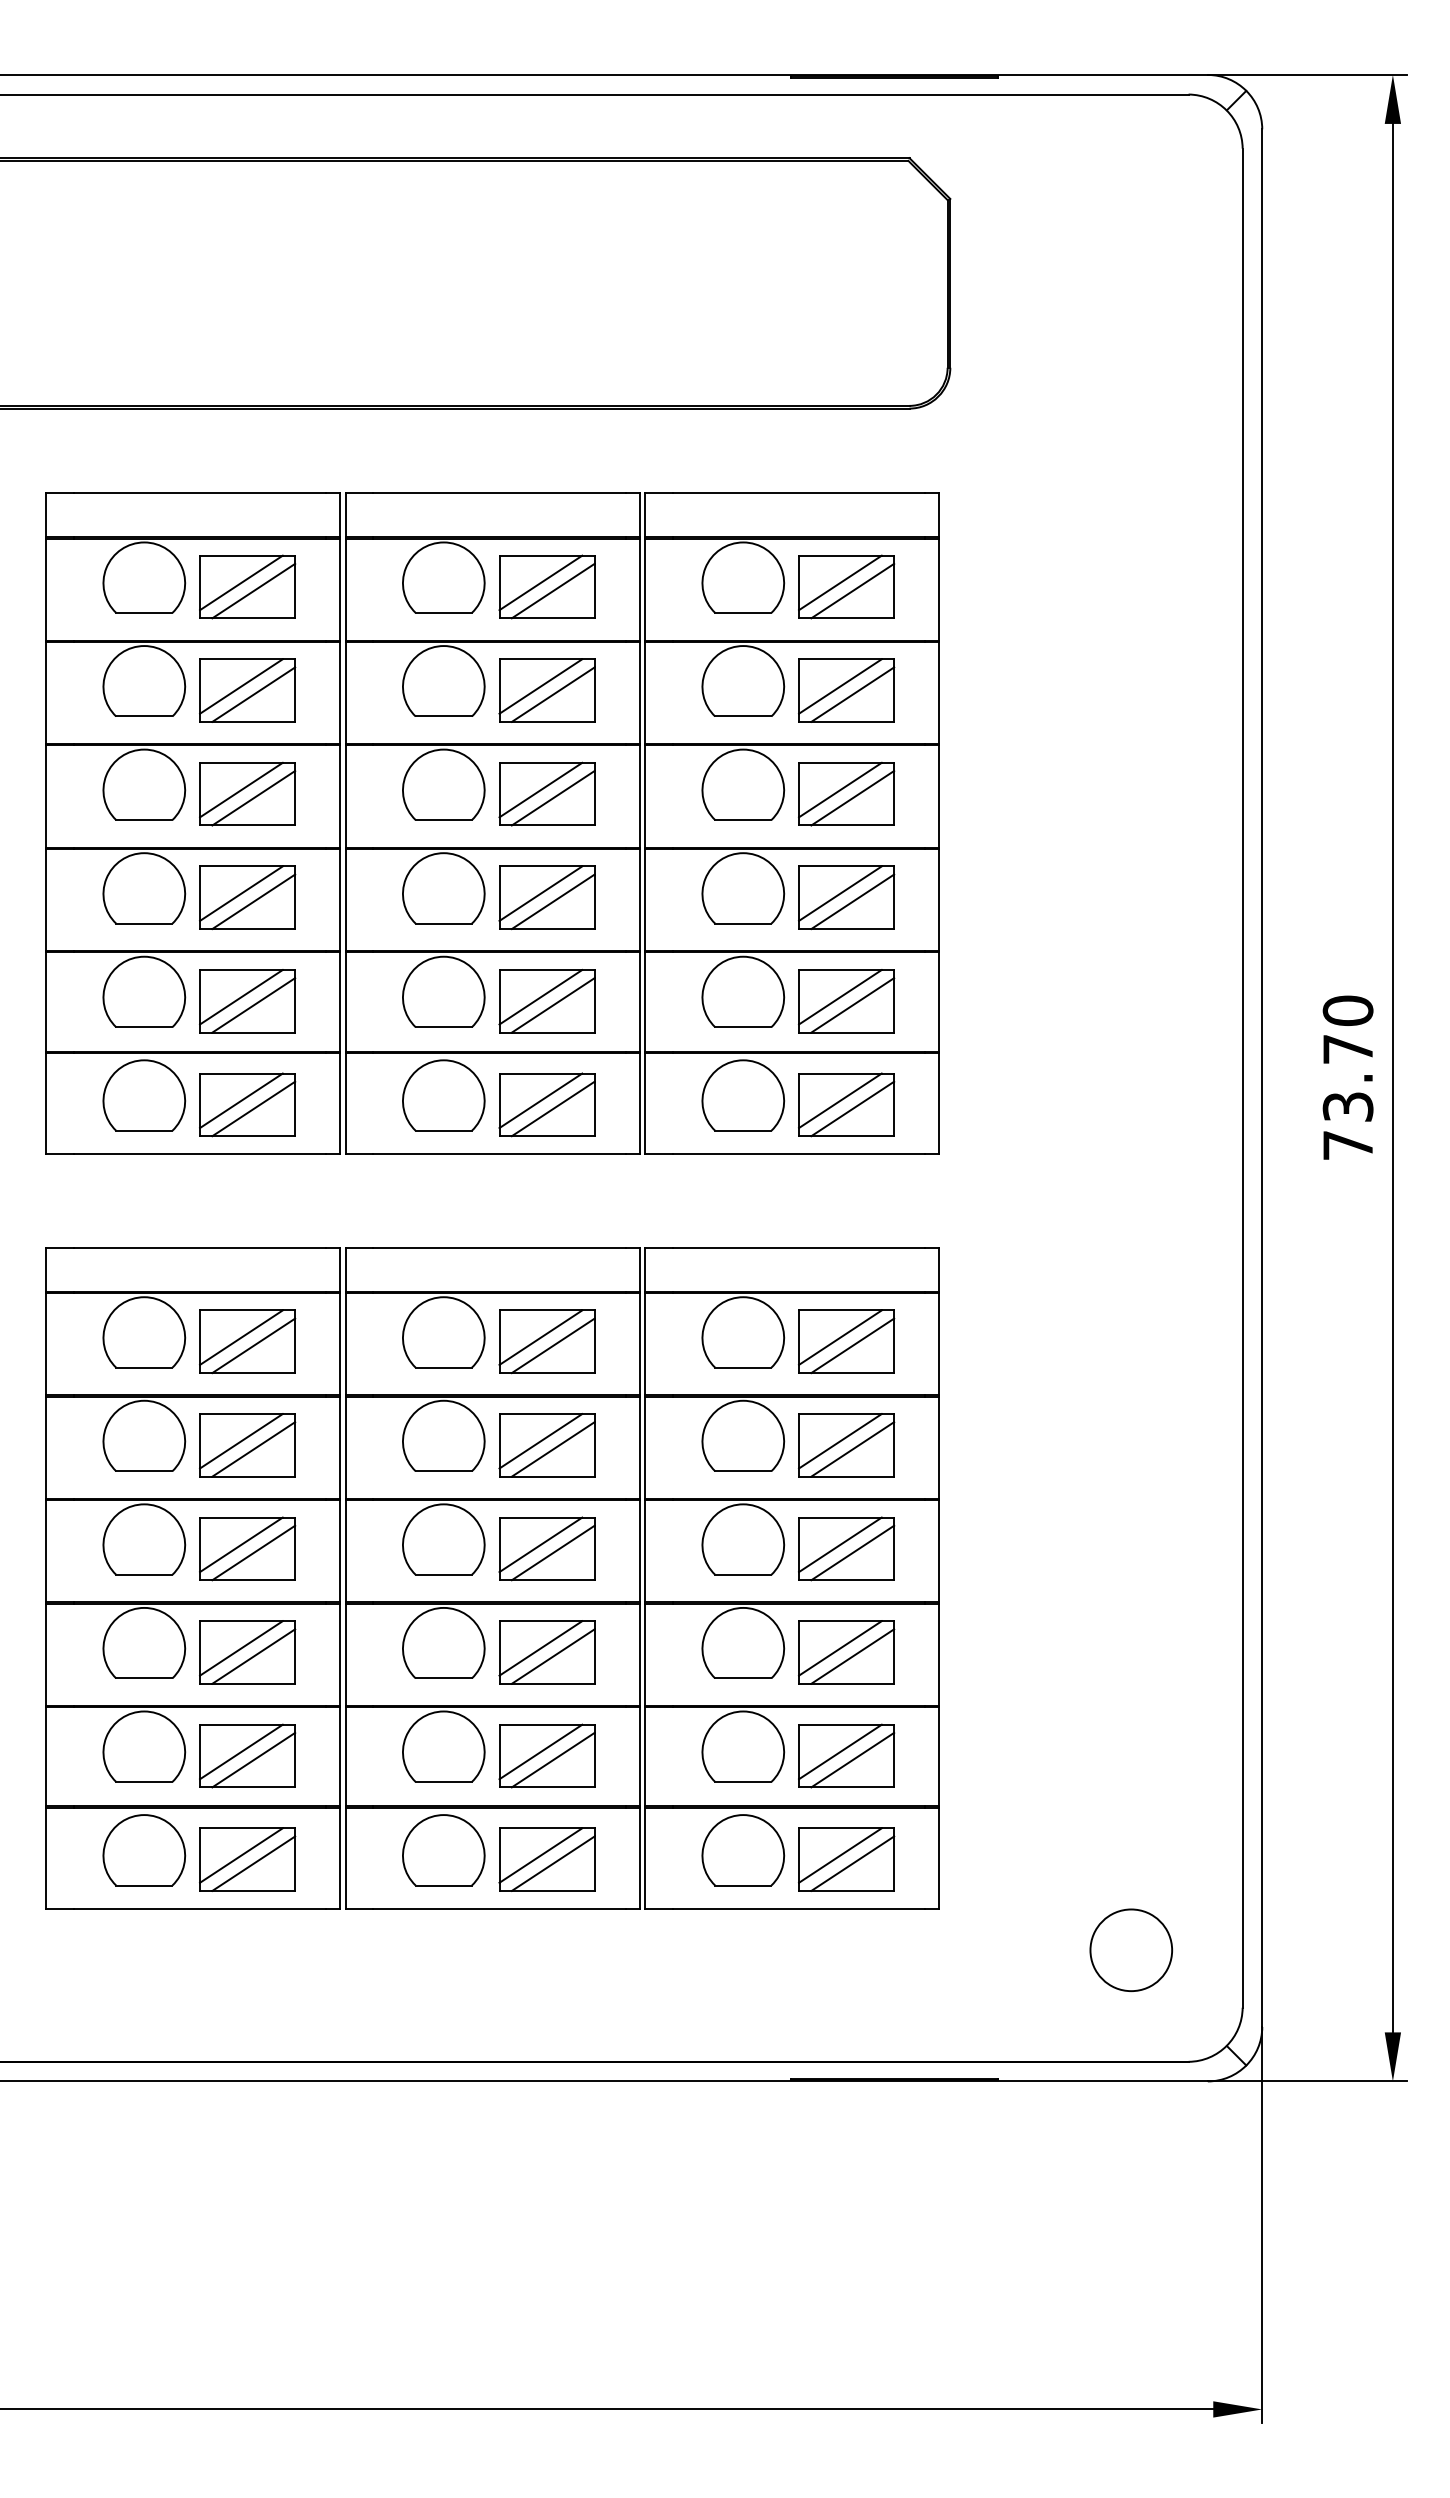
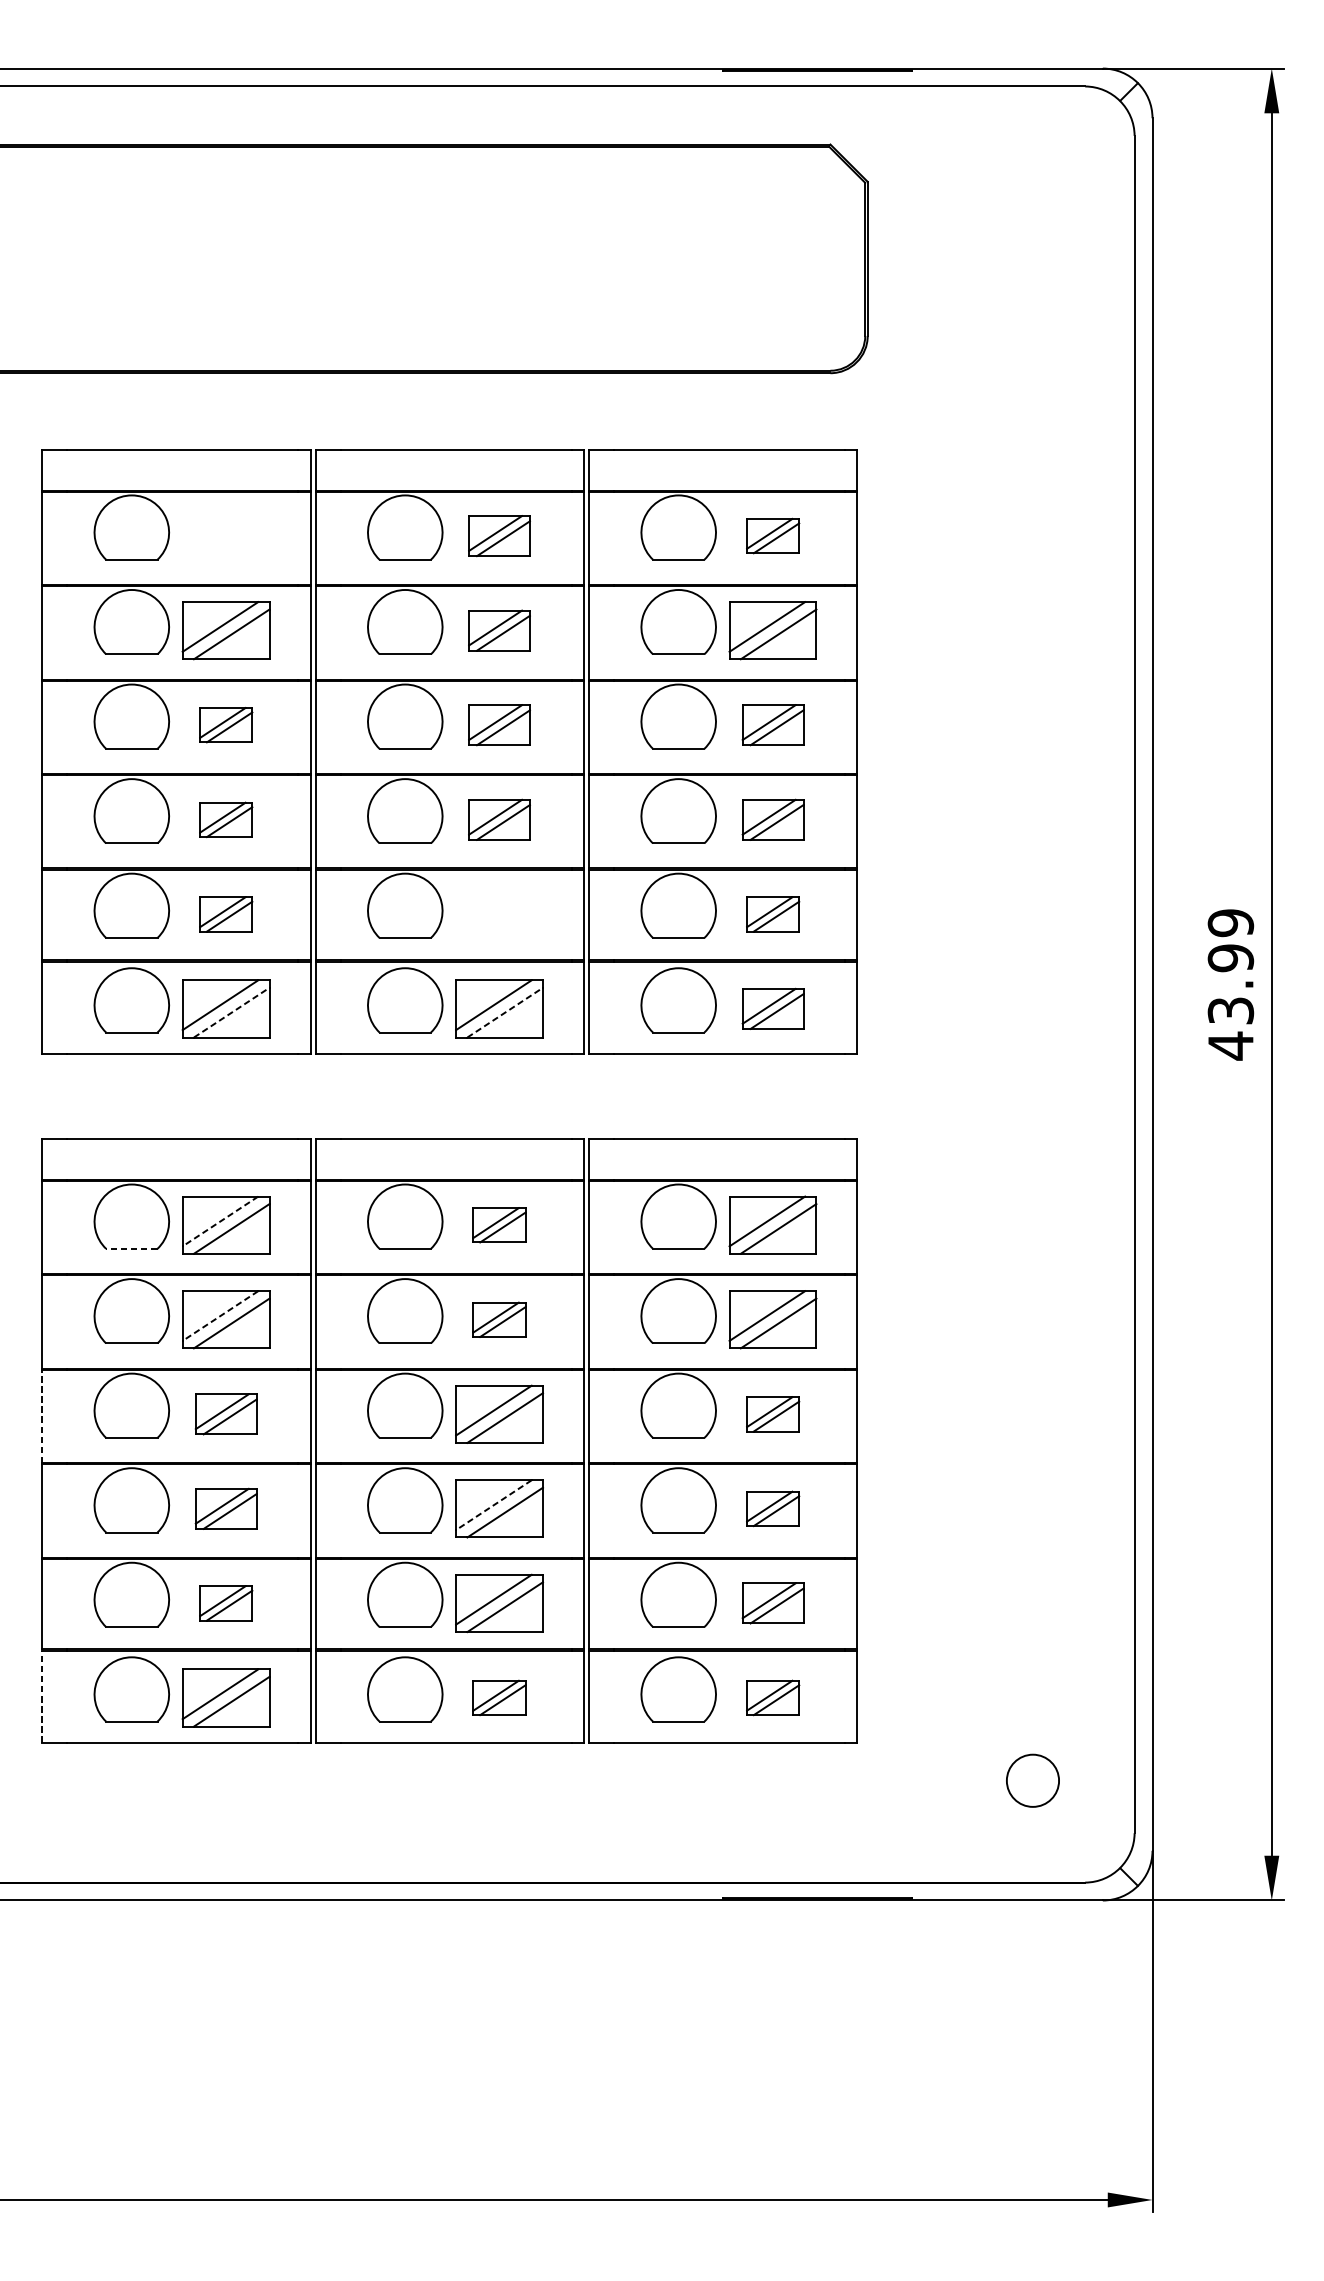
part: (247, 586) -> (226, 535), removed
part: (546, 586) -> (499, 535), size x0.7
part: (846, 586) -> (772, 535), size x0.6
part: (546, 690) -> (499, 630), size x0.7
part: (247, 793) -> (226, 724), size x0.6
part: (546, 793) -> (499, 724), size x0.7
part: (846, 793) -> (772, 724), size x0.7
part: (247, 897) -> (226, 819), size x0.6
part: (546, 897) -> (499, 819), size x0.7
part: (846, 897) -> (772, 819), size x0.7
part: (247, 1001) -> (226, 914), size x0.6
part: (546, 1001) -> (499, 914), removed
part: (846, 1001) -> (772, 914), size x0.6
text: (1347, 1078) -> (1230, 984), 73.70 -> 43.99
part: (846, 1104) -> (772, 1008), size x0.7
line: (253, 1108) -> (231, 1012), solid -> dashed
line: (553, 1108) -> (505, 1012), solid -> dashed
line: (241, 1337) -> (220, 1221), solid -> dashed
part: (546, 1341) -> (499, 1224), size x0.6
line: (143, 1367) -> (131, 1248), solid -> dashed
line: (241, 1441) -> (220, 1316), solid -> dashed
part: (546, 1445) -> (499, 1319), size x0.6
part: (247, 1548) -> (226, 1413), size x0.7
part: (846, 1548) -> (772, 1413), size x0.6
line: (46, 1550) -> (42, 1415), solid -> dashed
line: (540, 1648) -> (493, 1505), solid -> dashed
part: (247, 1652) -> (226, 1508), size x0.7
part: (846, 1652) -> (772, 1508), size x0.6
part: (247, 1755) -> (226, 1602), size x0.6
part: (846, 1755) -> (772, 1602), size x0.7
line: (46, 1857) -> (42, 1696), solid -> dashed
part: (546, 1859) -> (499, 1697), size x0.6
part: (846, 1859) -> (772, 1697), size x0.6
circle: (1131, 1950) -> (1033, 1780), size x0.7

